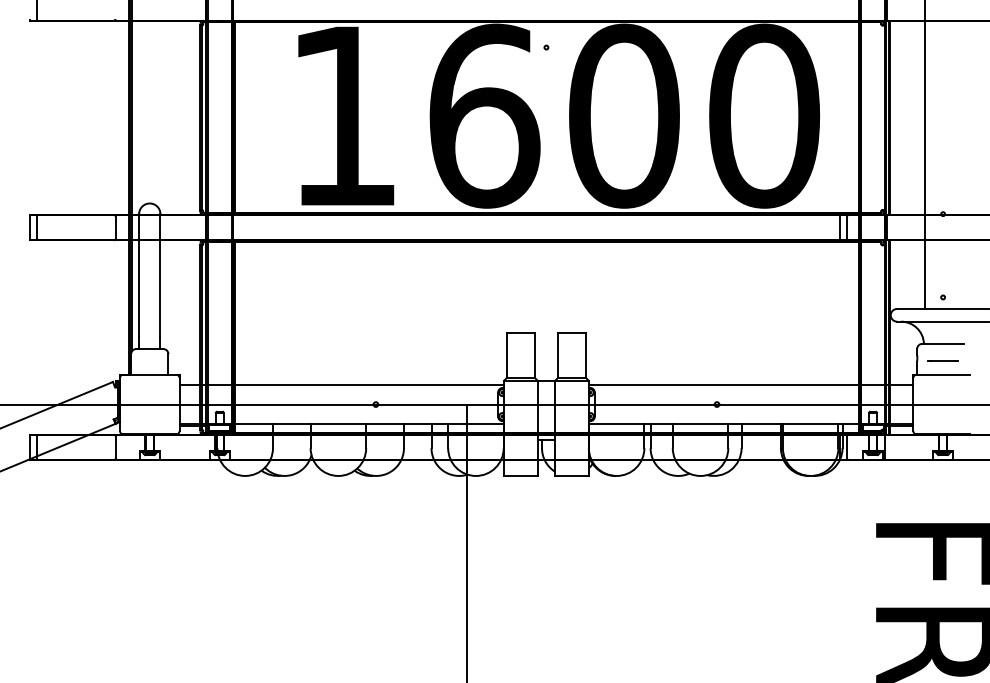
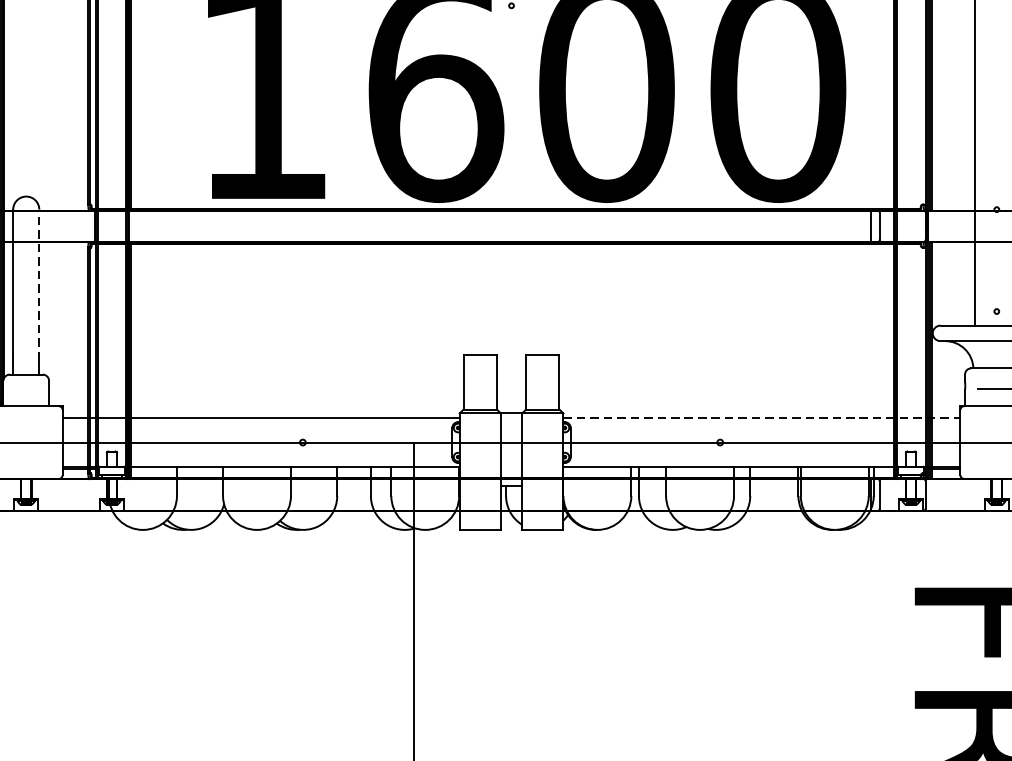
line: (160, 275) -> (39, 284), solid -> dashed
line: (750, 384) -> (761, 418), solid -> dashed

